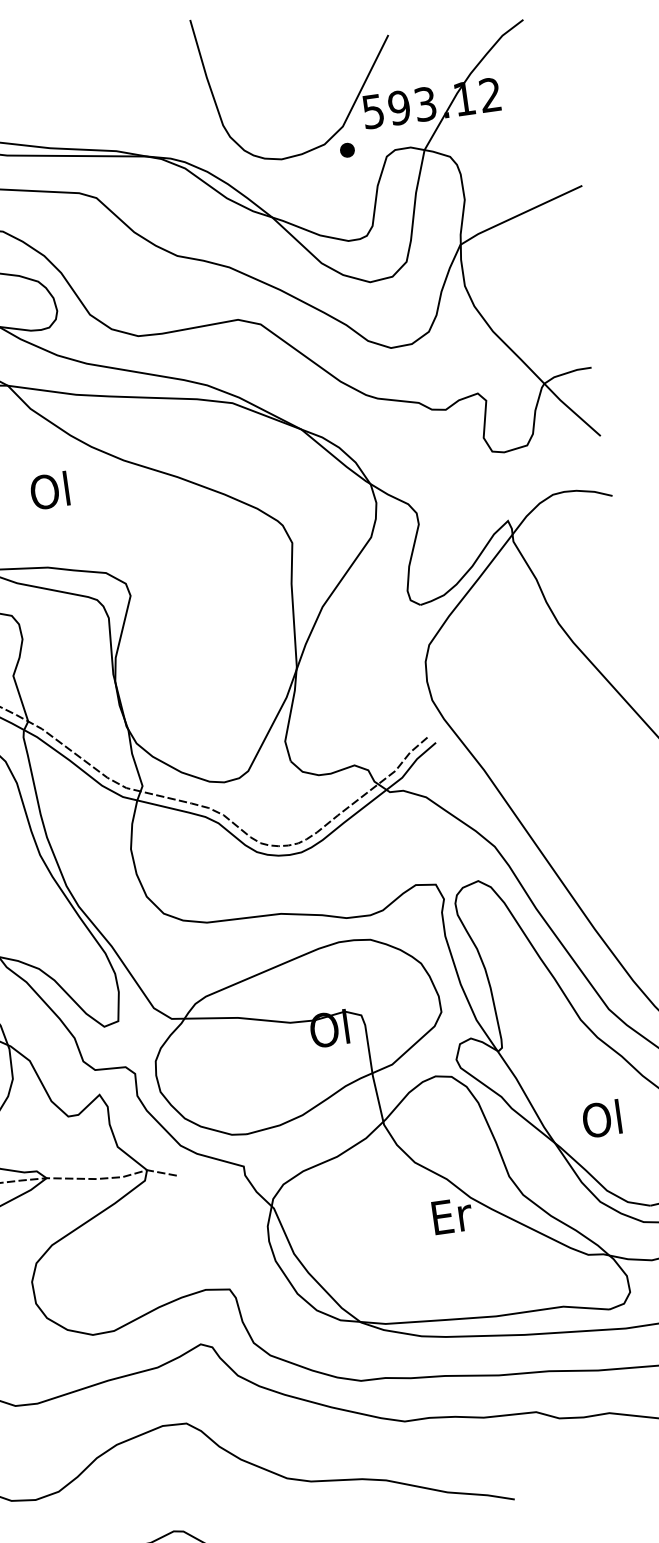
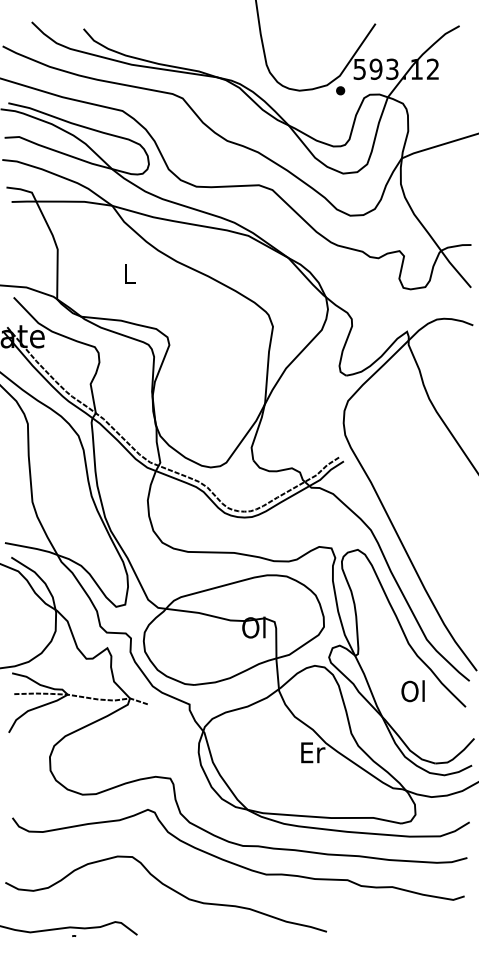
text: (49, 490) -> (128, 273), Ol -> L
text: (600, 1119) -> (412, 691), moved

